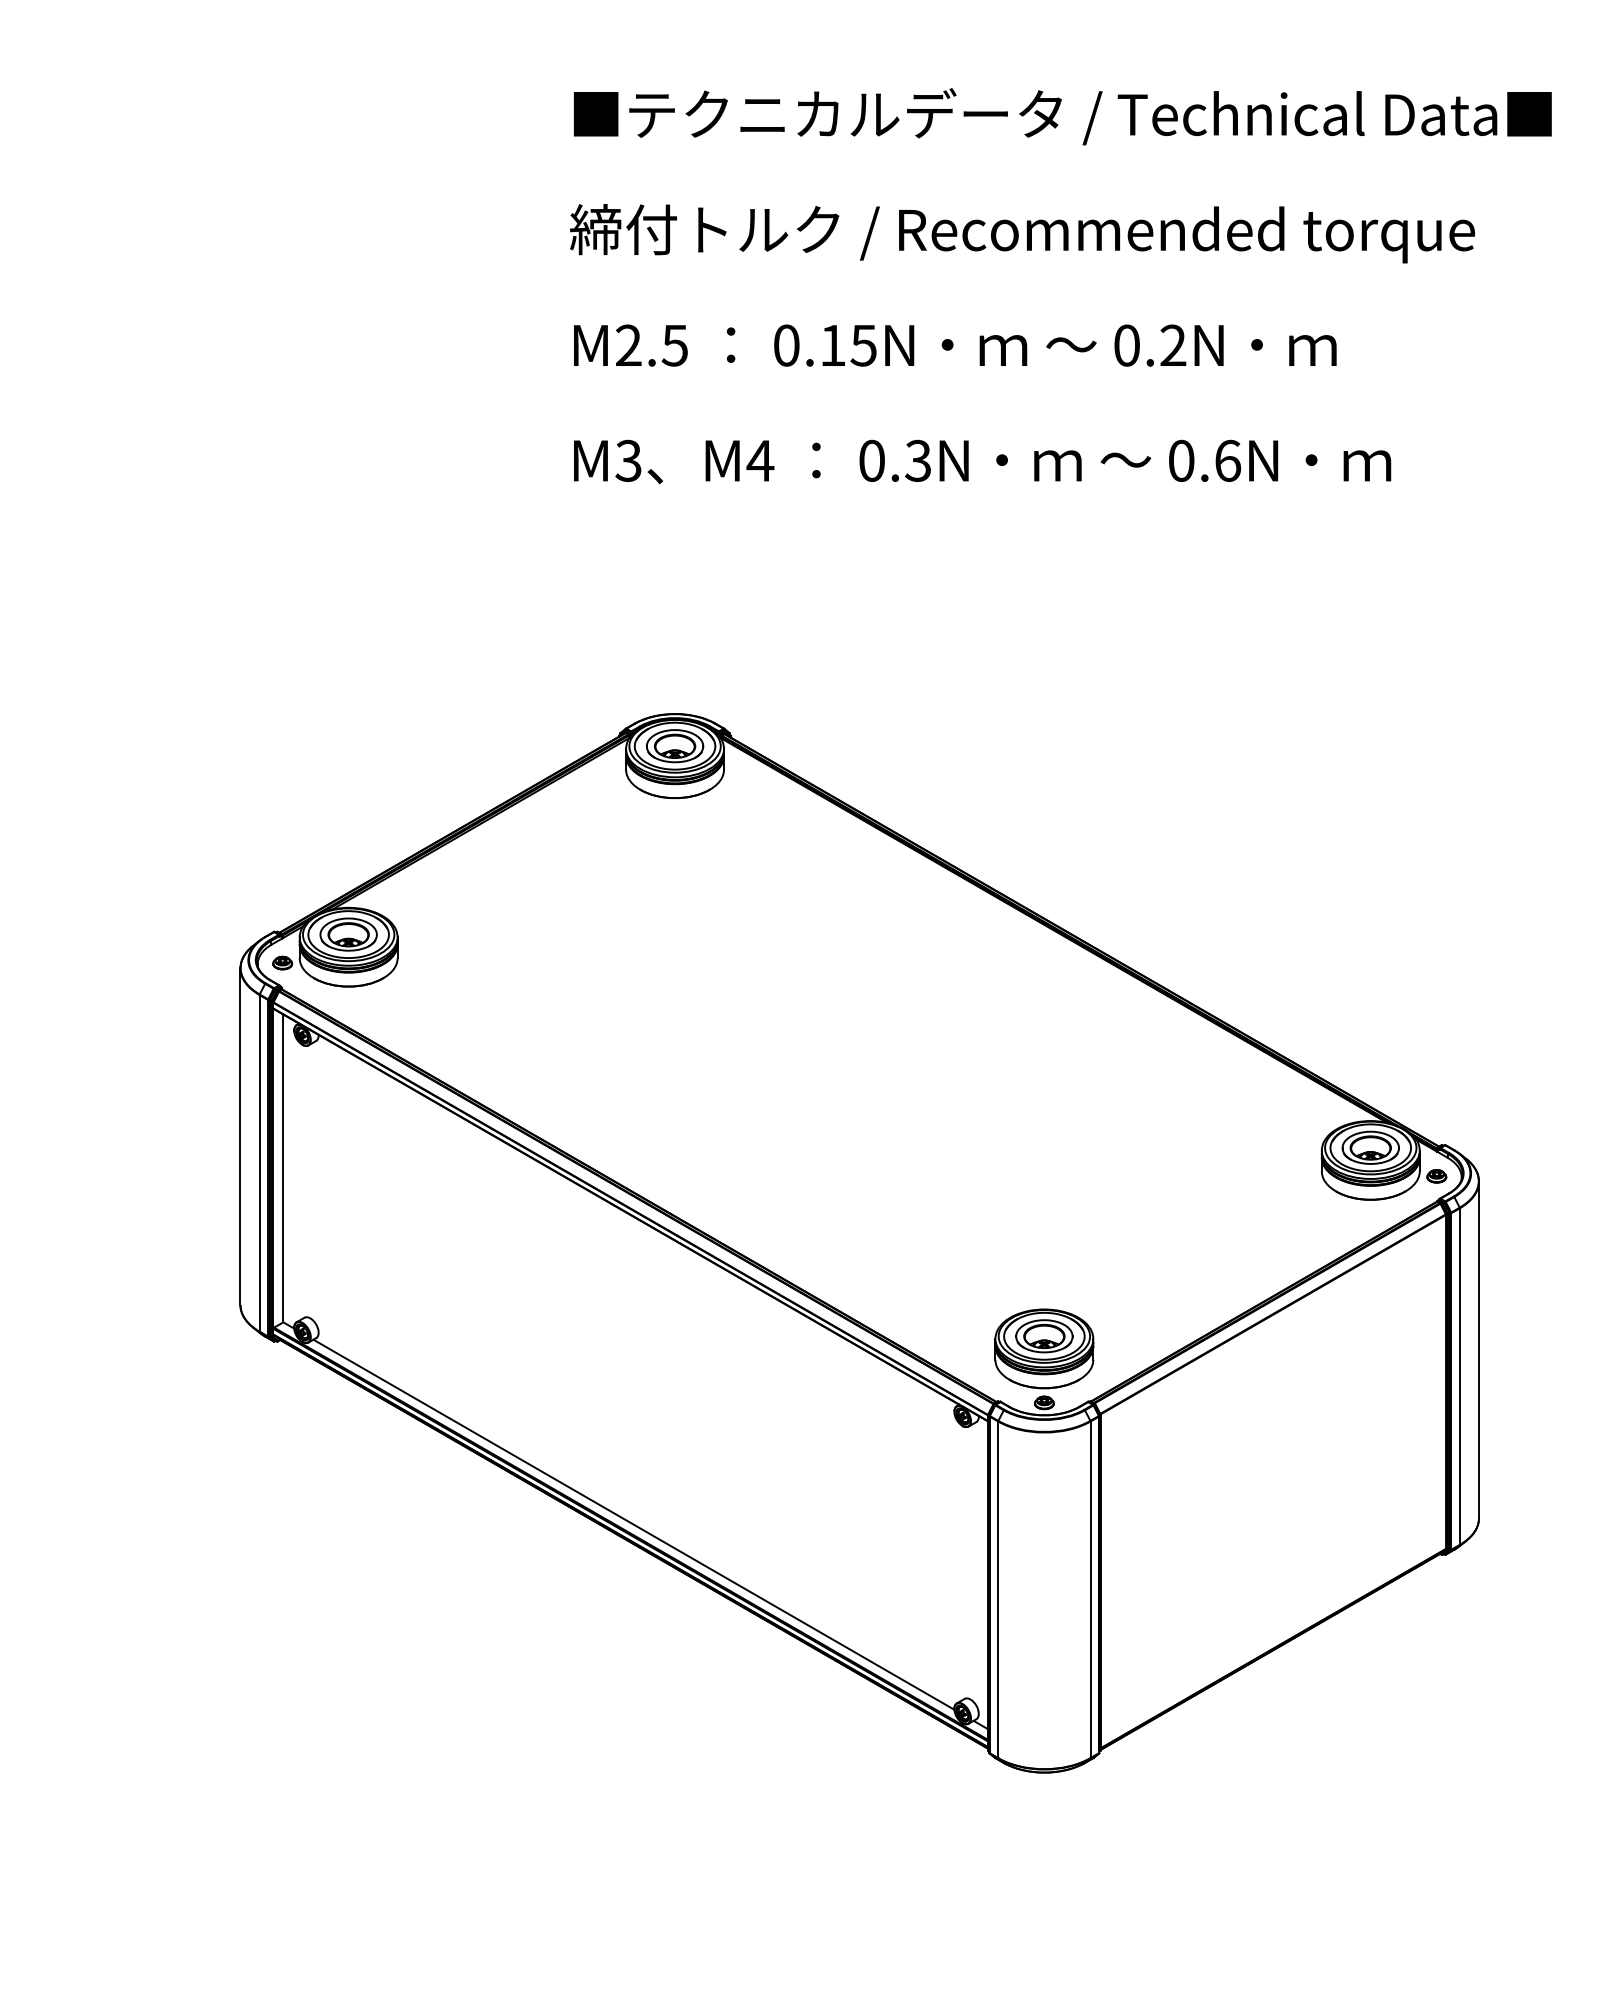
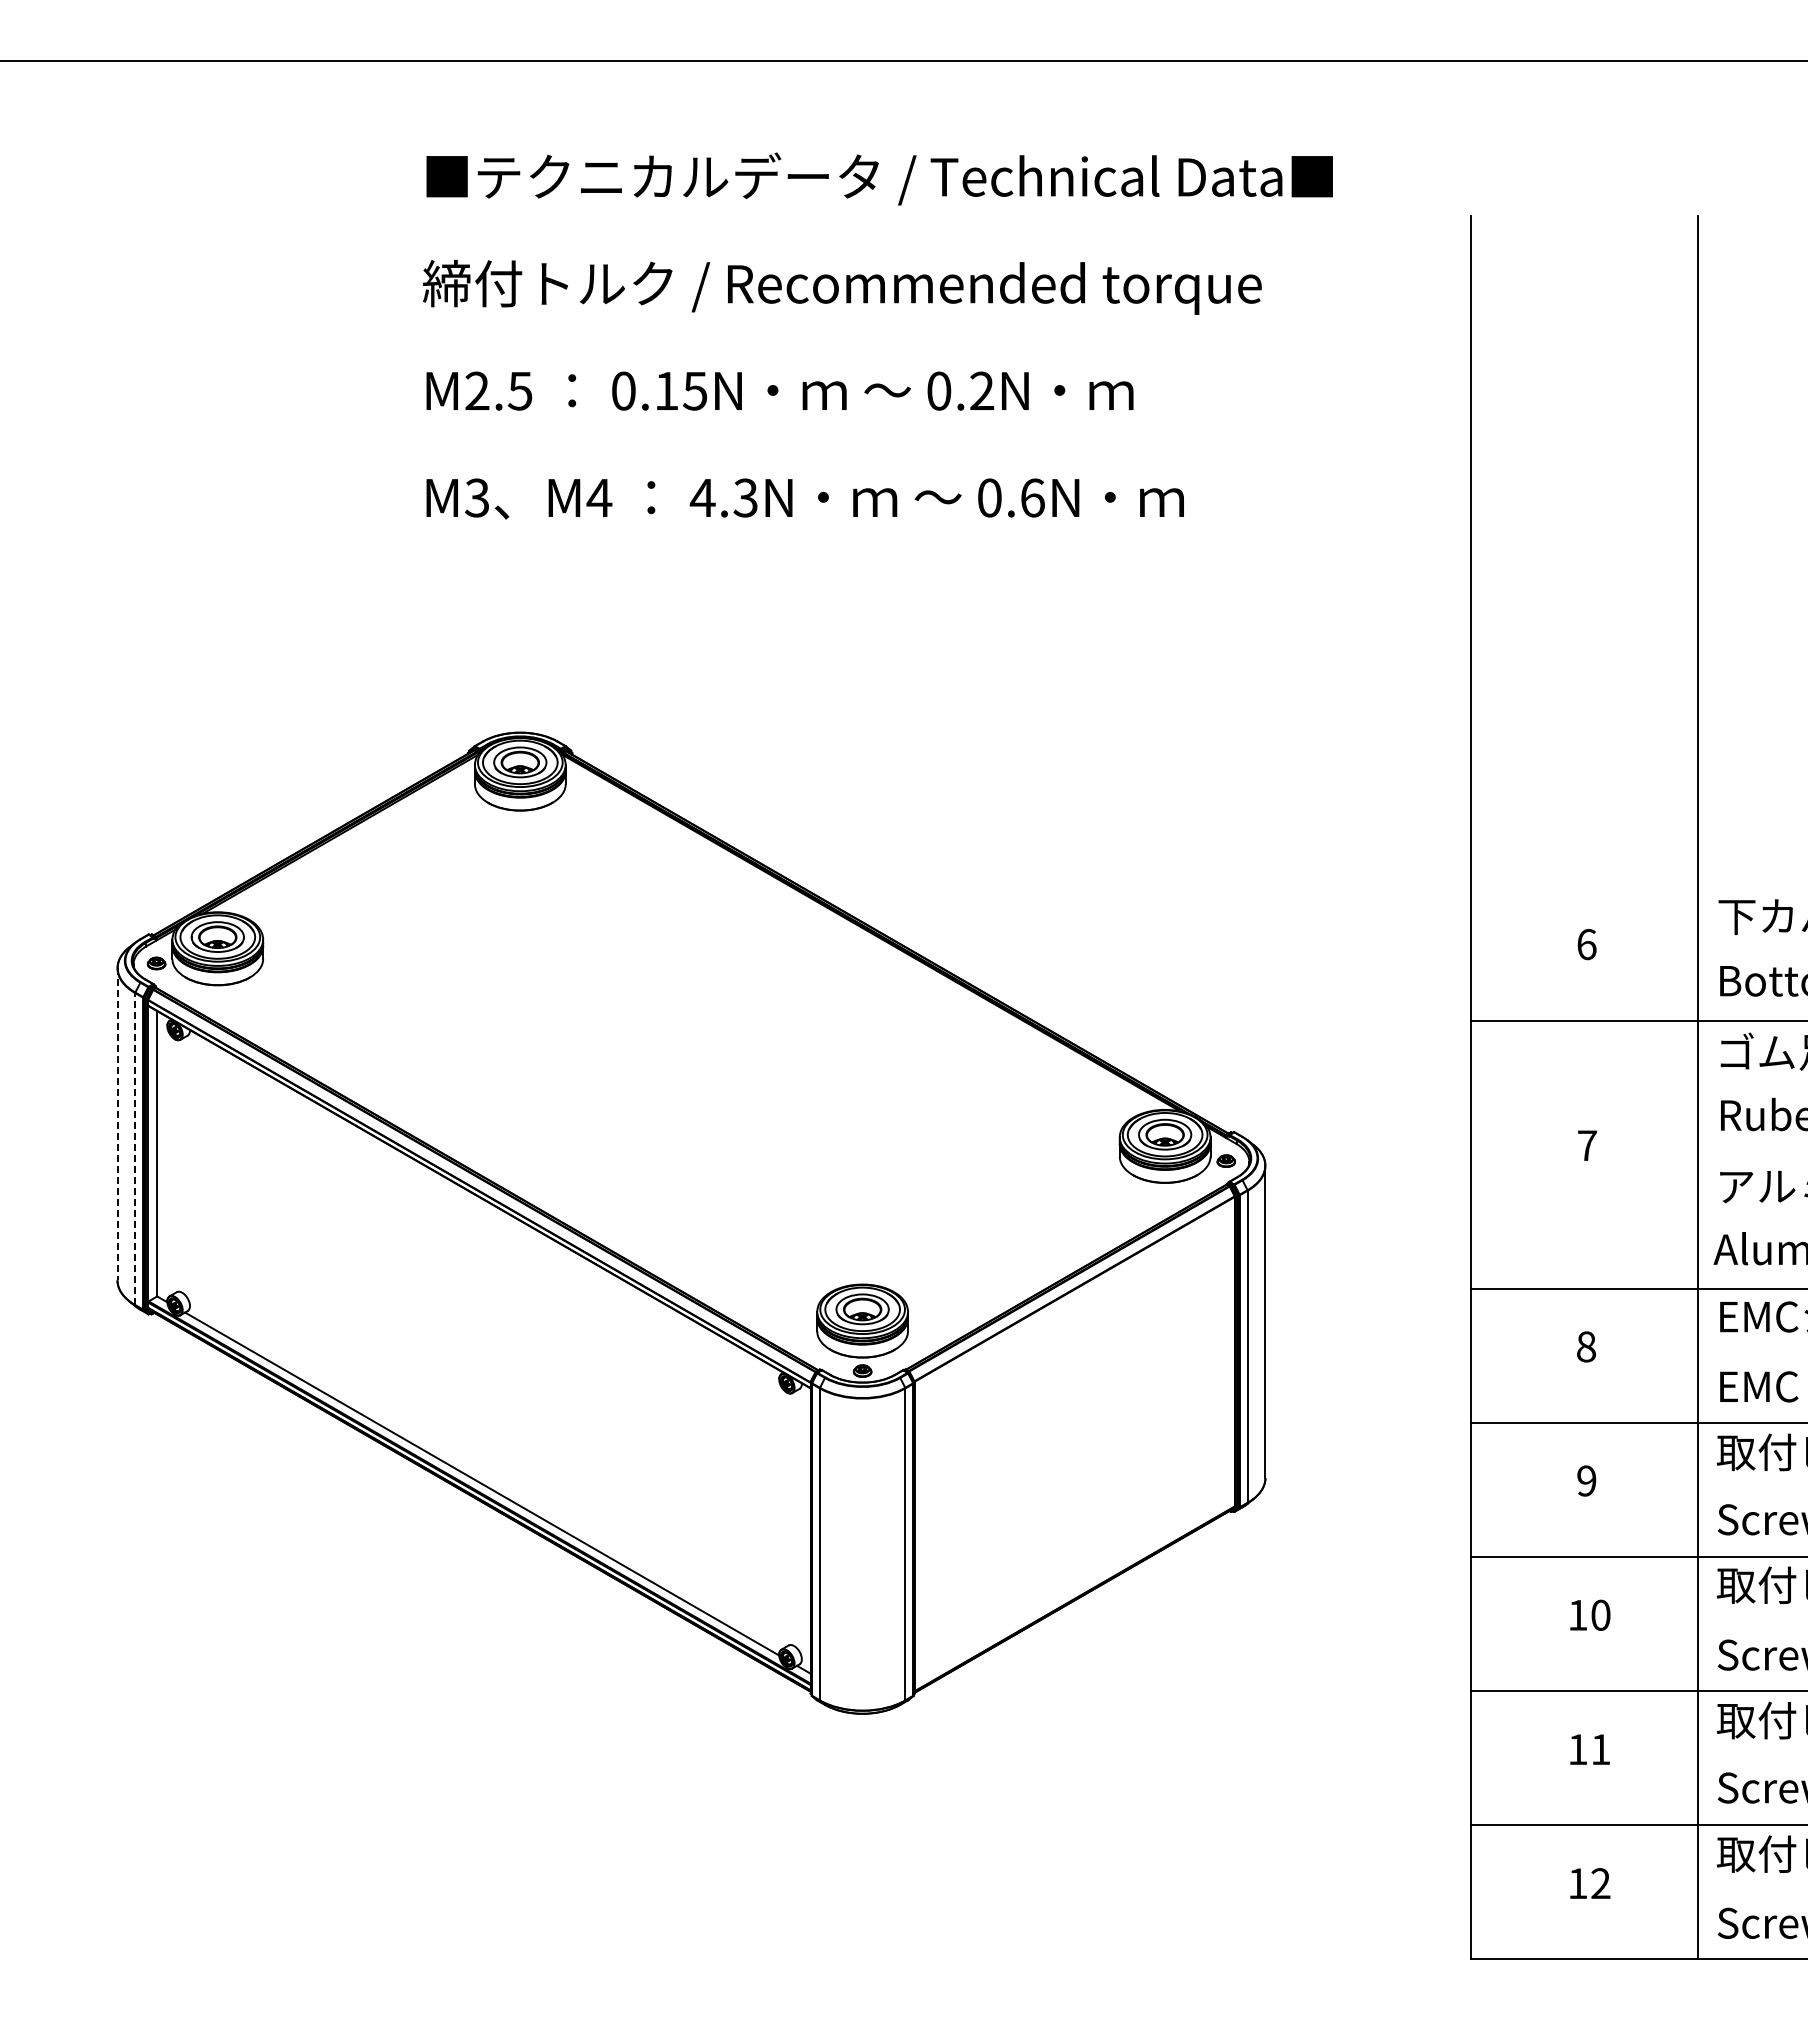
text: (871, 460) -> (702, 497), 0.3N -> 4.3N
line: (240, 1136) -> (117, 1124), solid -> dashed
line: (259, 1163) -> (135, 1149), solid -> dashed

